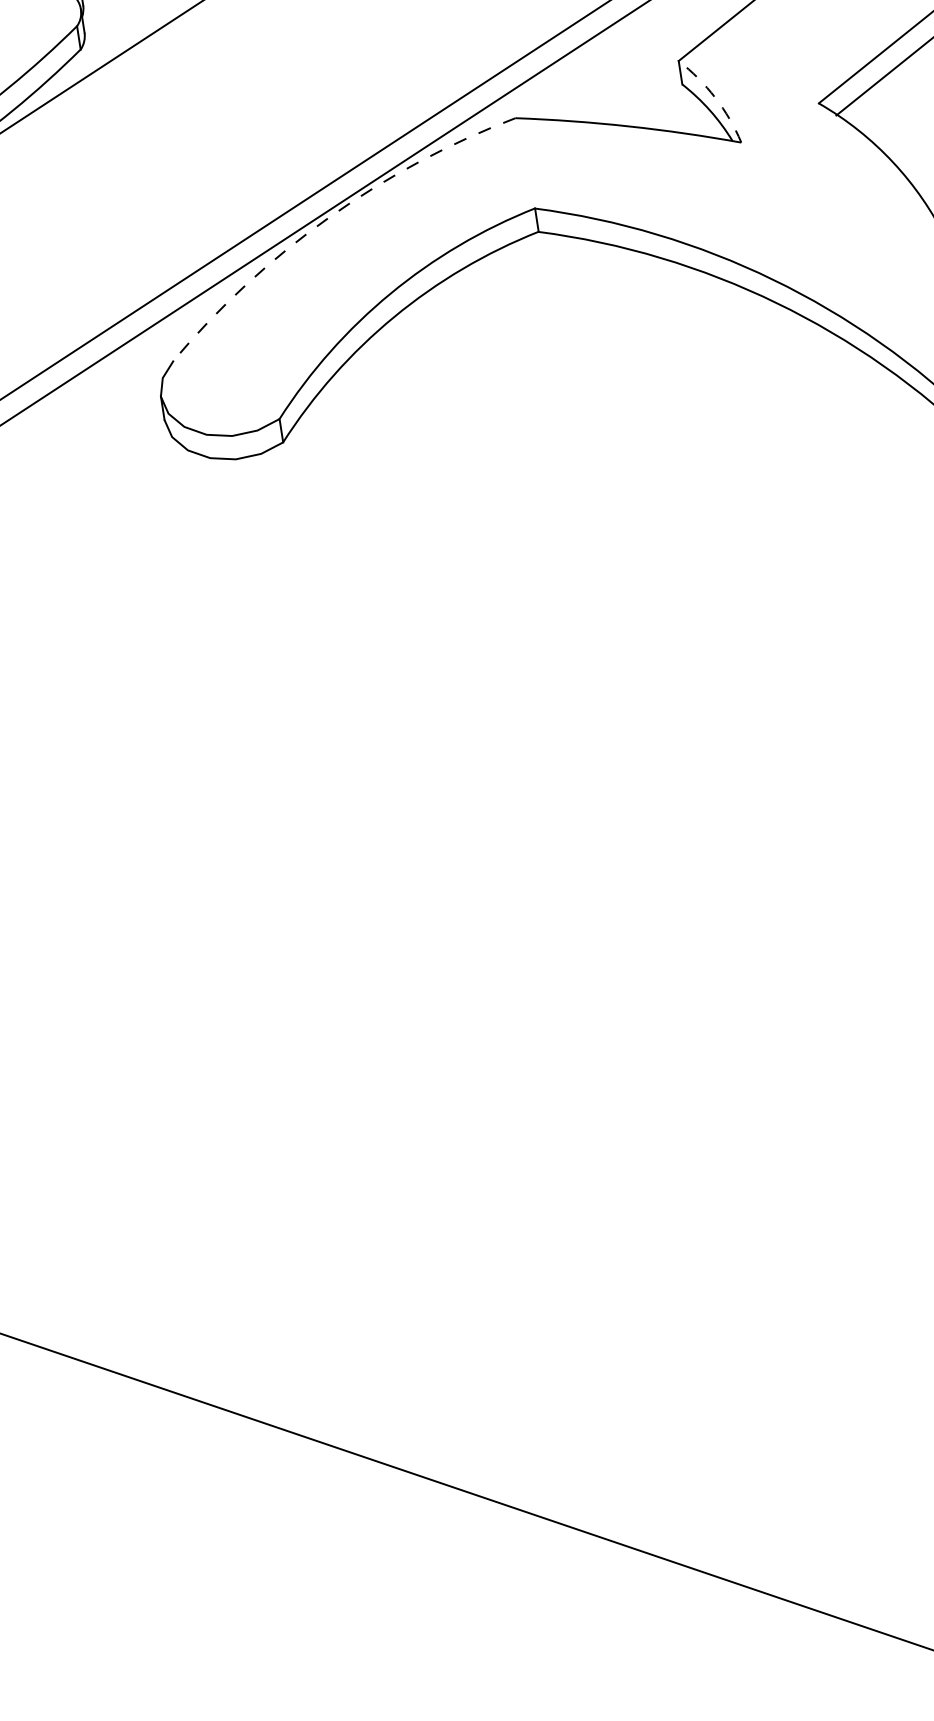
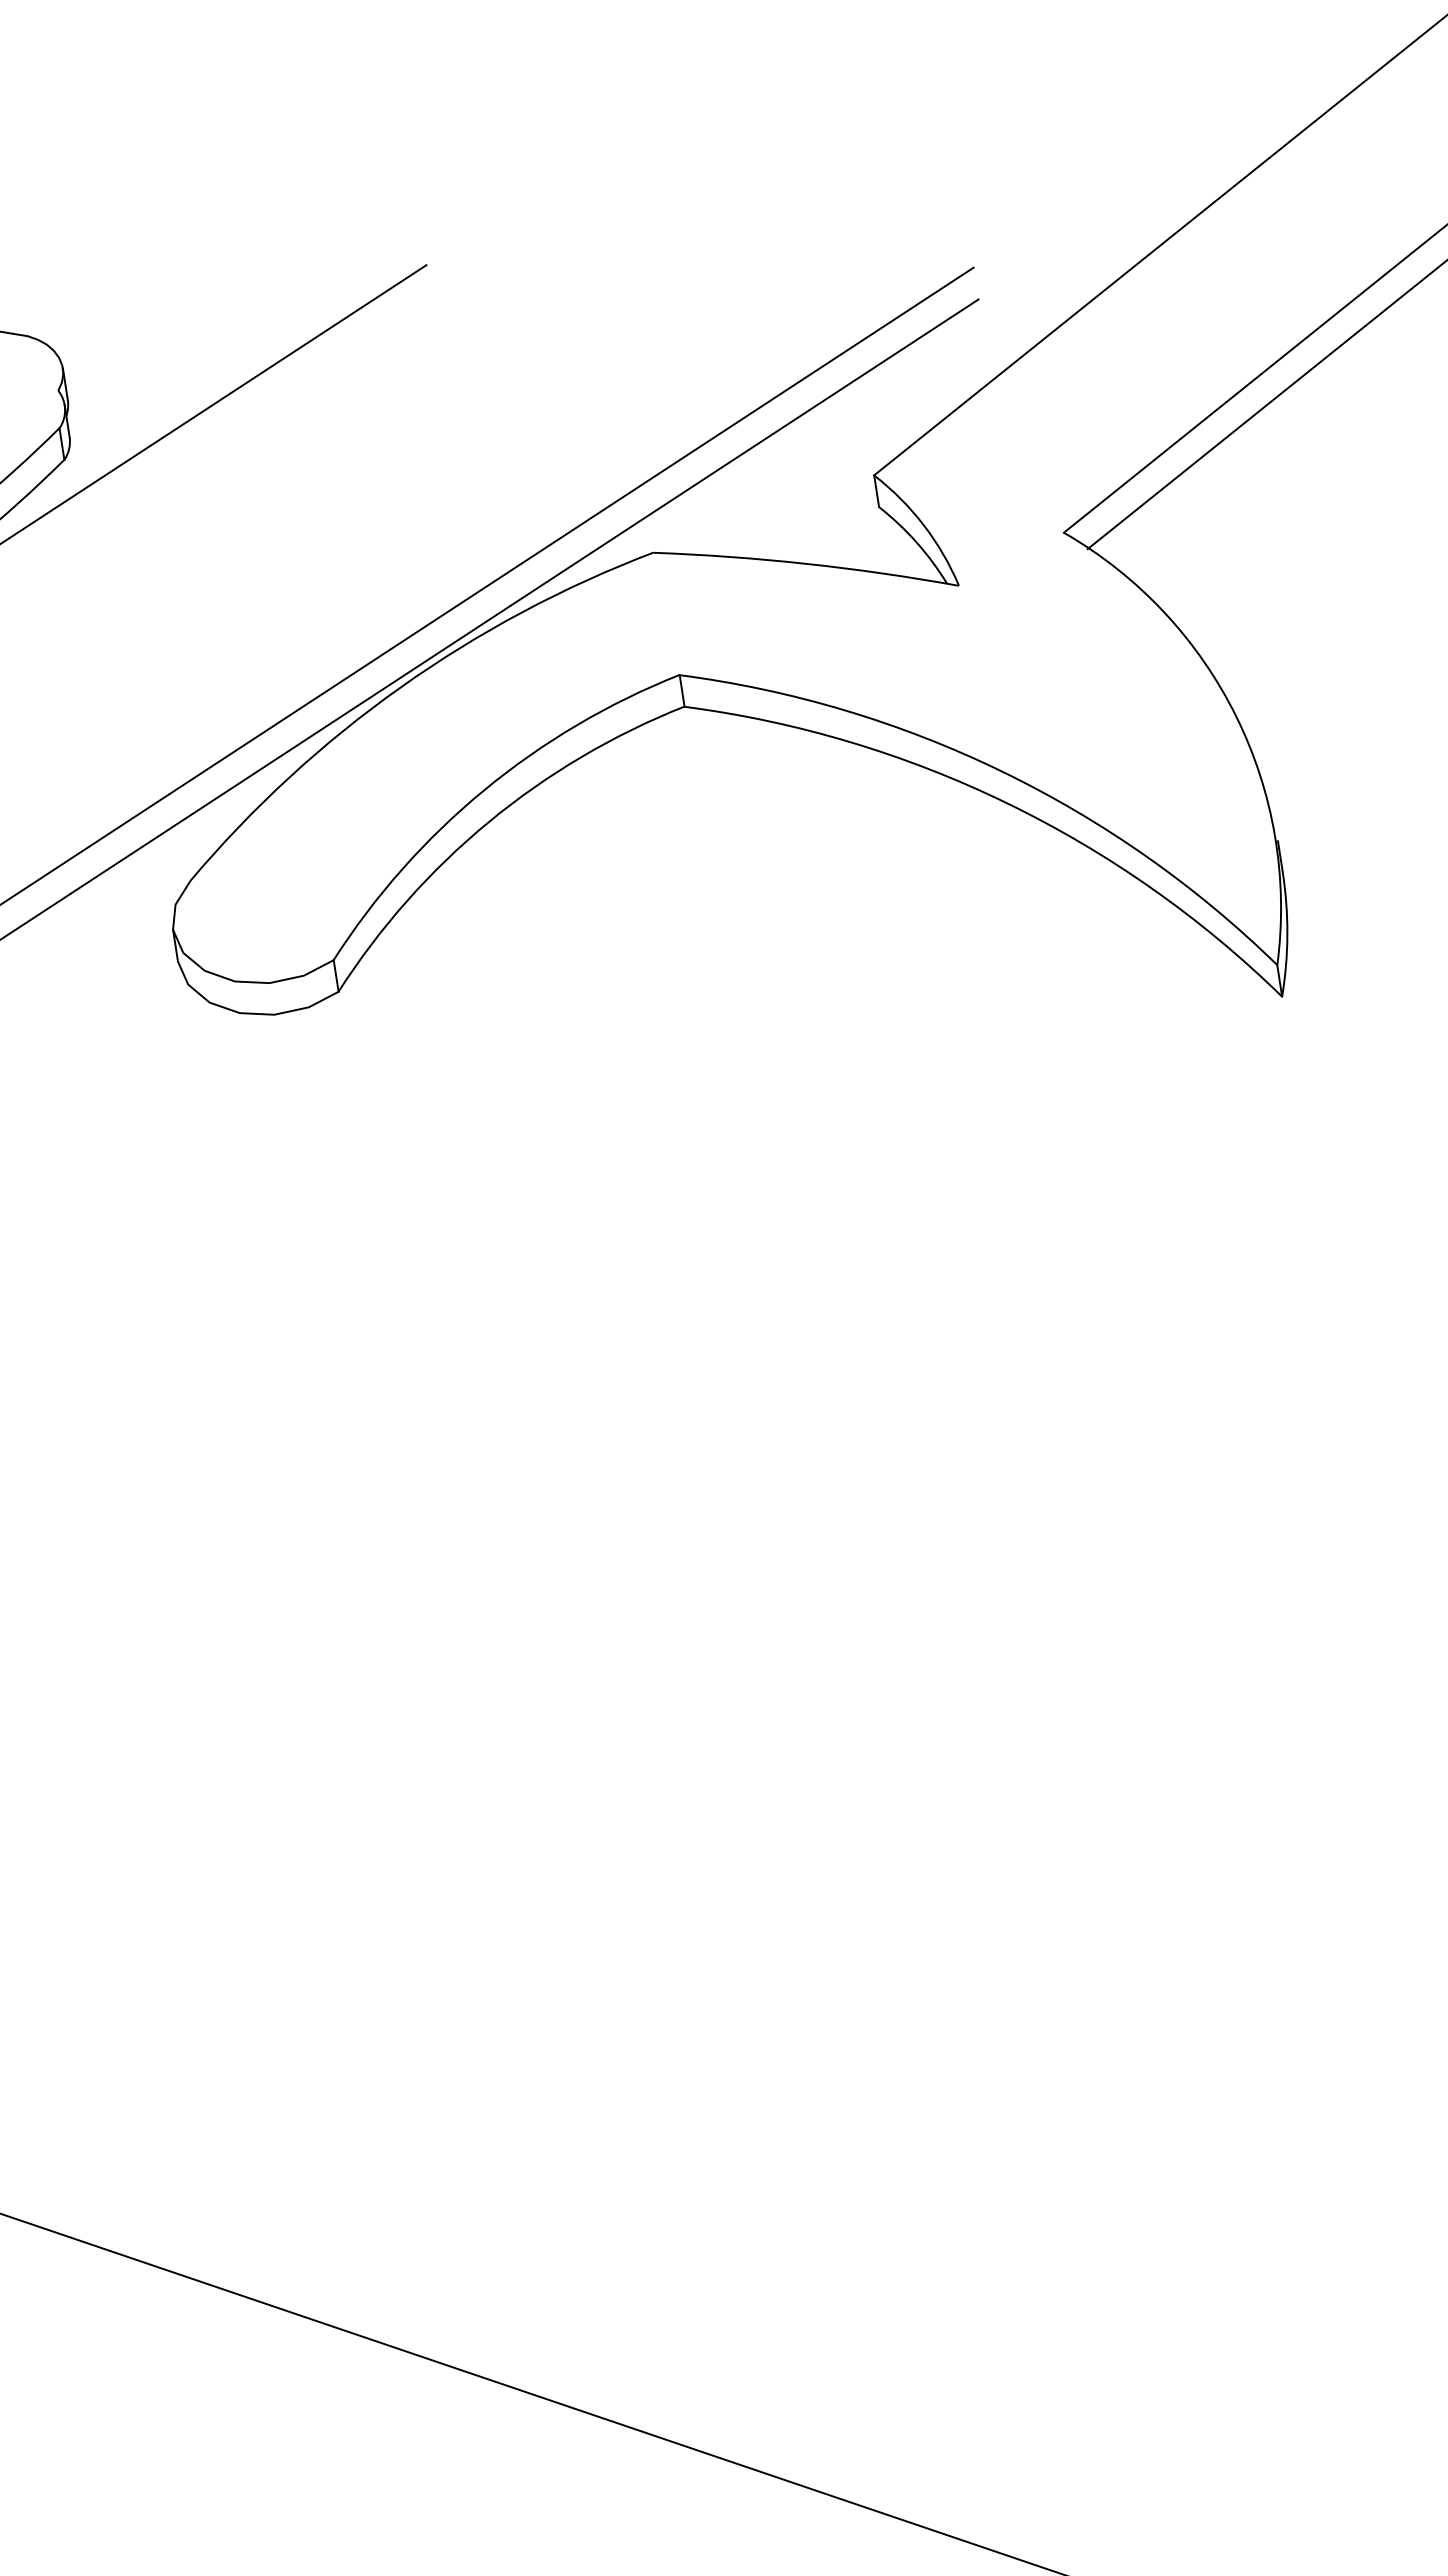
arc: (715, 98) -> (923, 525), dashed -> solid
arc: (328, 217) -> (400, 687), dashed -> solid

